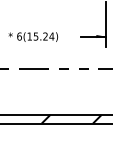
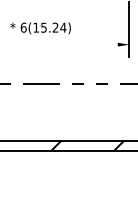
line: (92, 36) -> (113, 44), removed
text: (33, 37) -> (40, 28), moved

